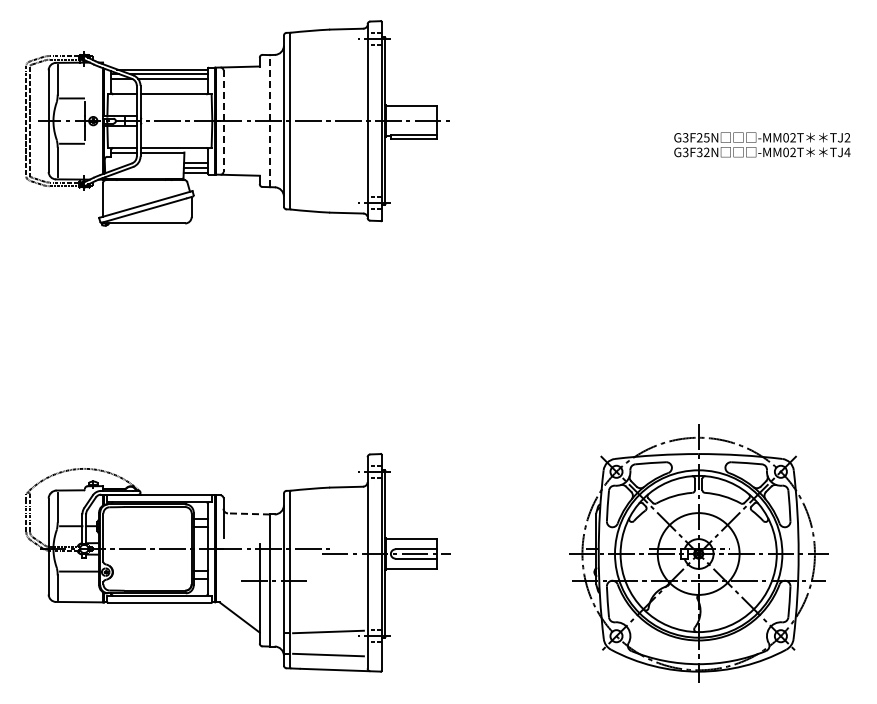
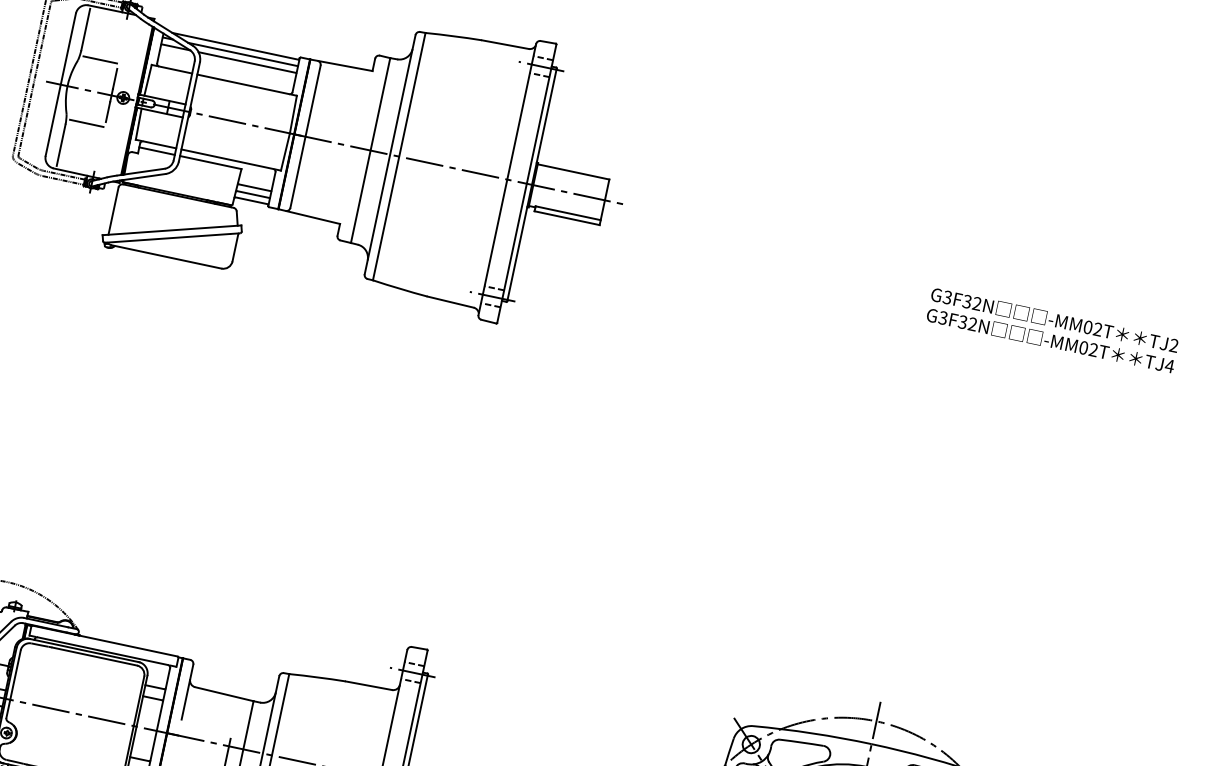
line: (269, 120) -> (370, 149), dashed -> solid
line: (223, 121) -> (305, 137), dashed -> solid
text: (703, 137) -> (972, 302), G3F25N -> G3F32N
line: (249, 513) -> (225, 693), dashed -> solid

